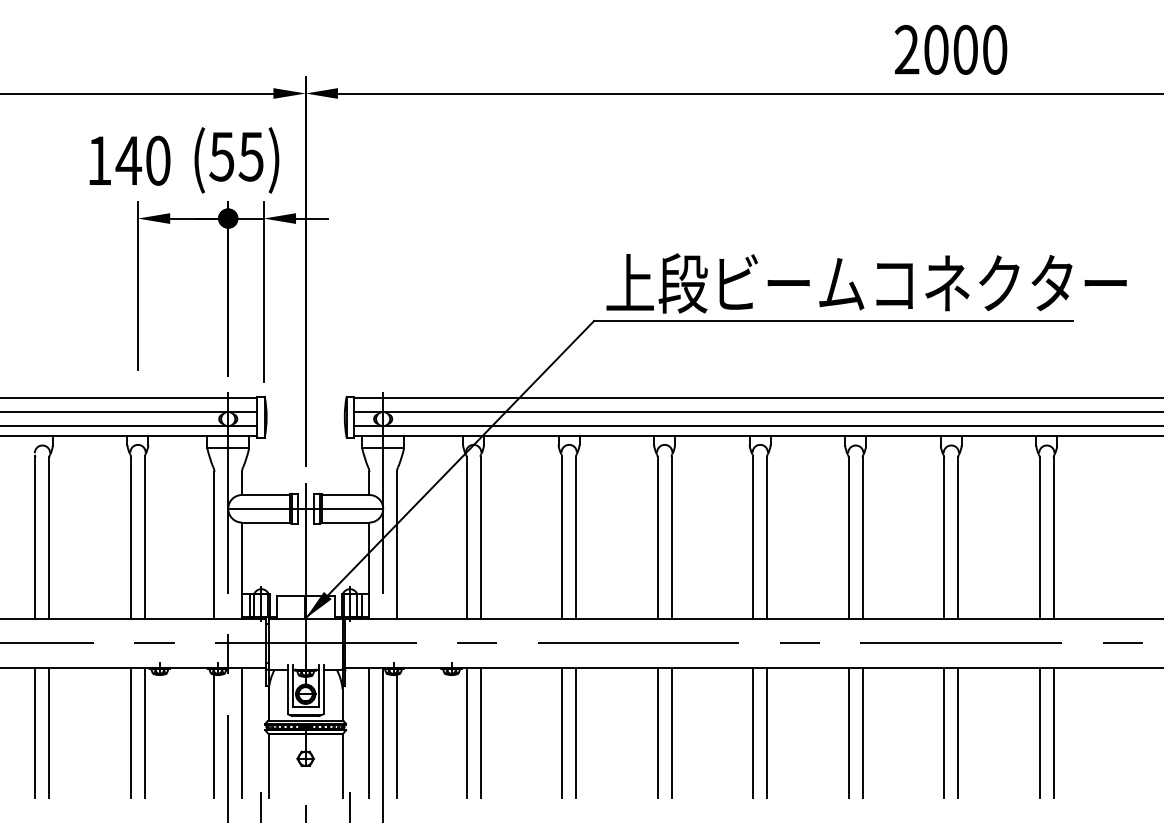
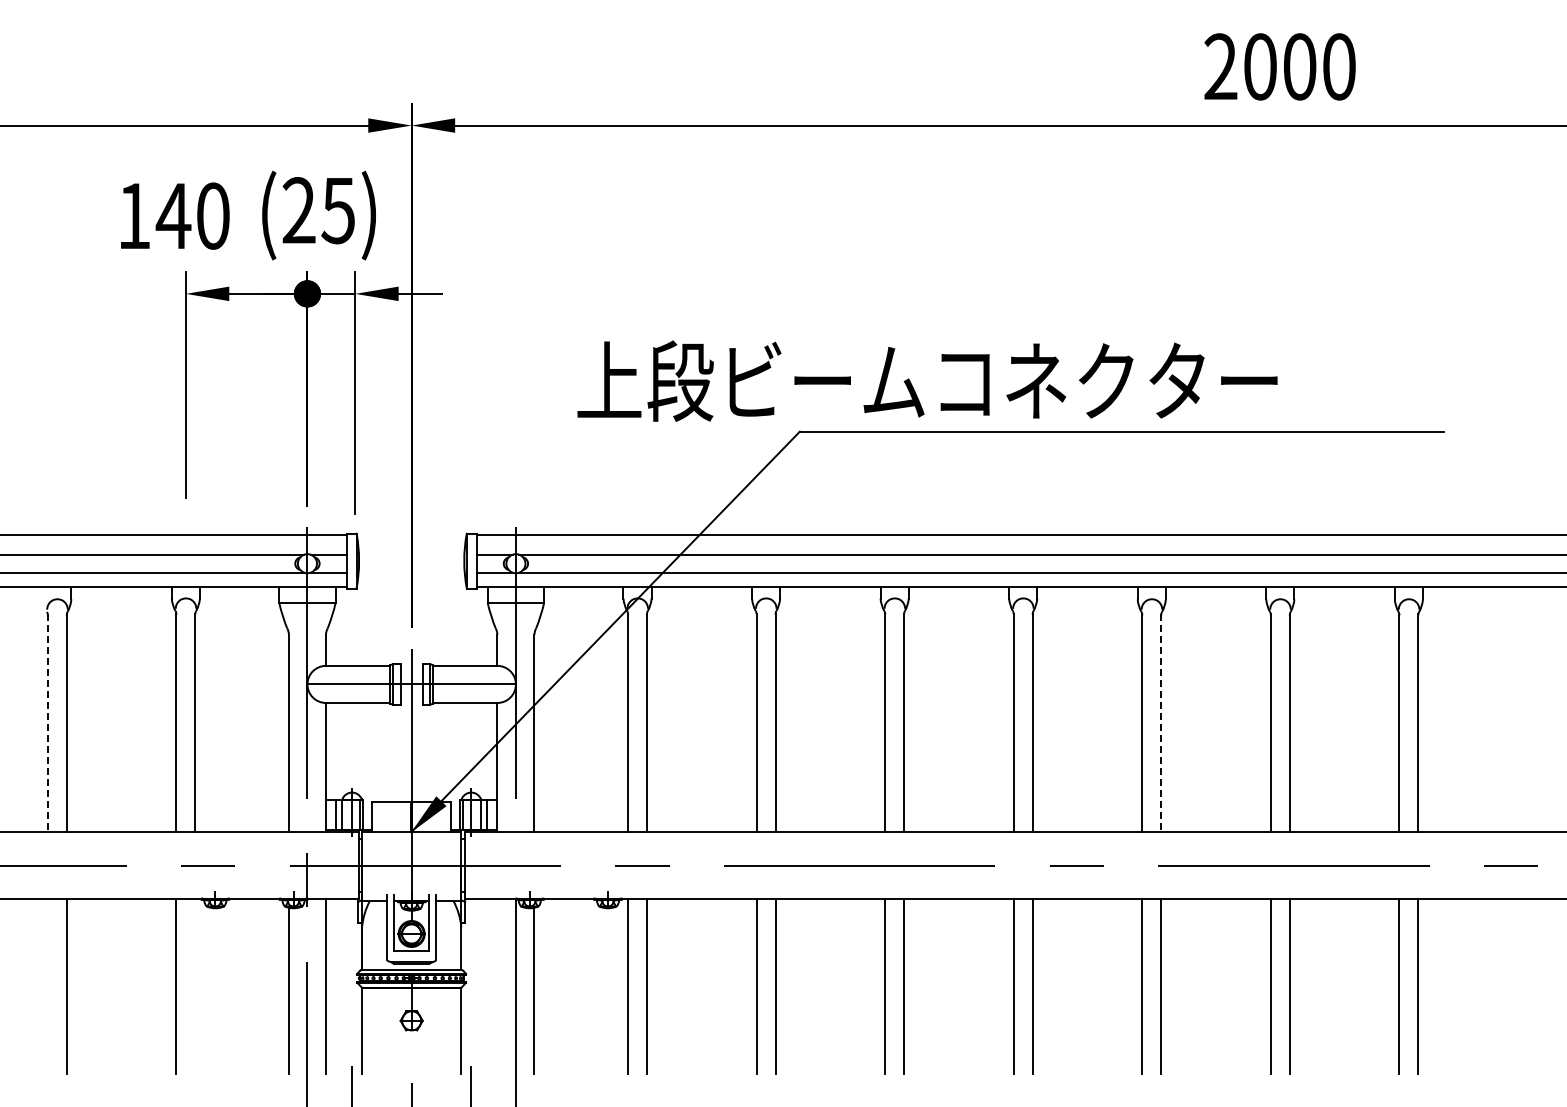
text: (221, 156) -> (298, 210), (55) -> (25)
text: (866, 282) -> (927, 380), moved
line: (35, 537) -> (47, 723), solid -> dashed
line: (862, 537) -> (1161, 723), solid -> dashed
line: (35, 732) -> (47, 985), removed
line: (145, 732) -> (195, 985), removed
line: (369, 732) -> (497, 985), removed

